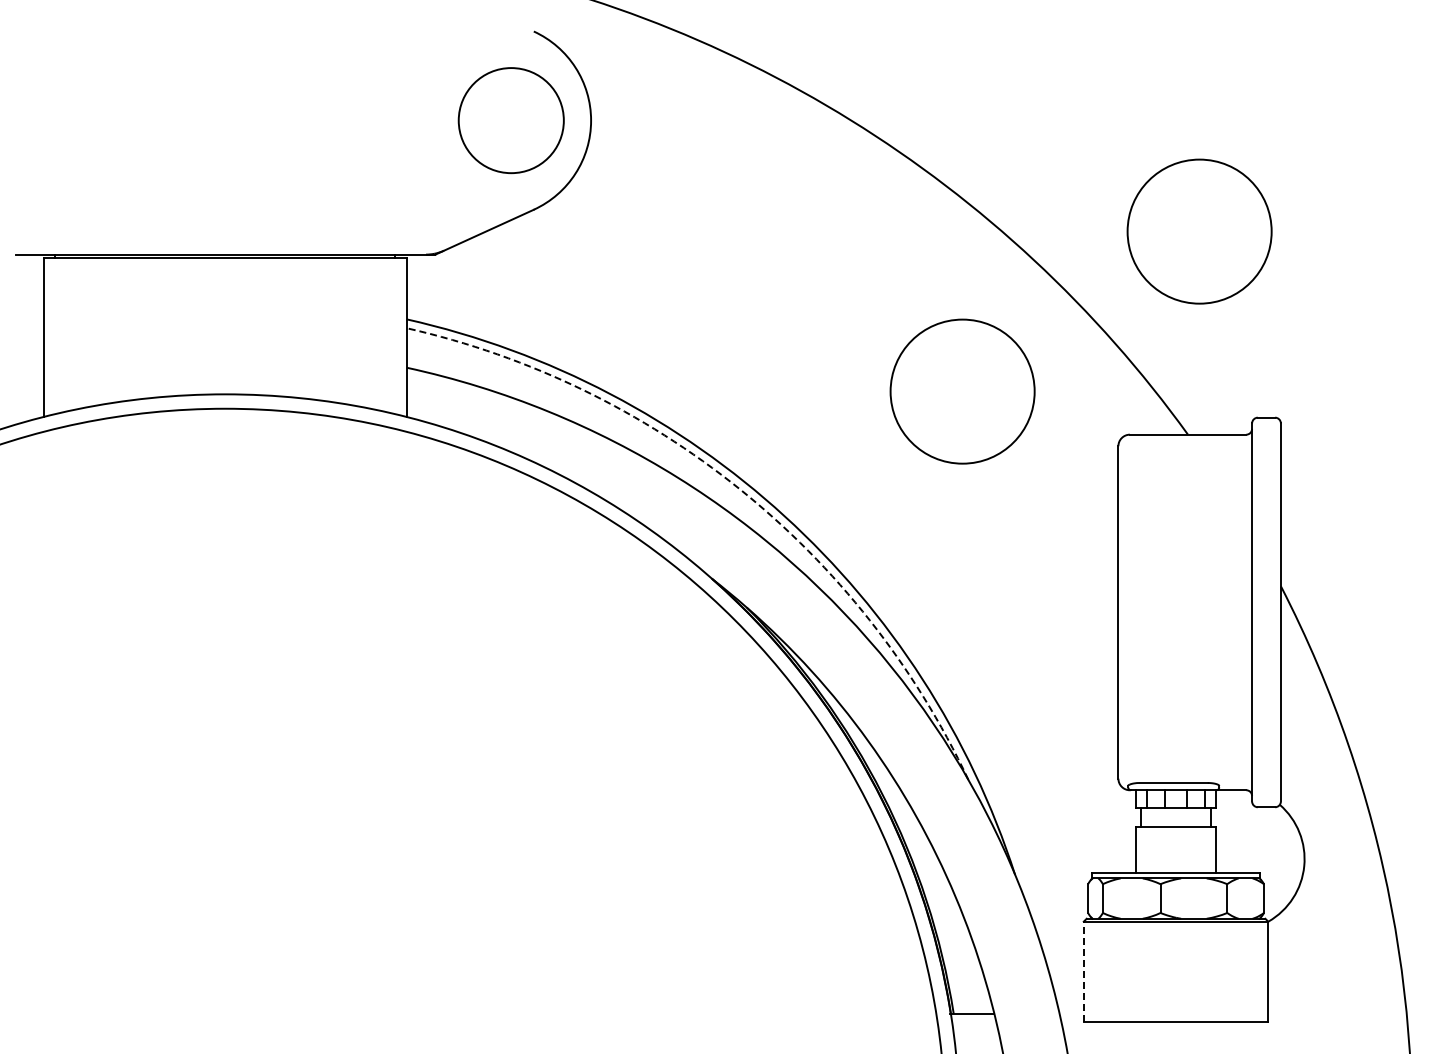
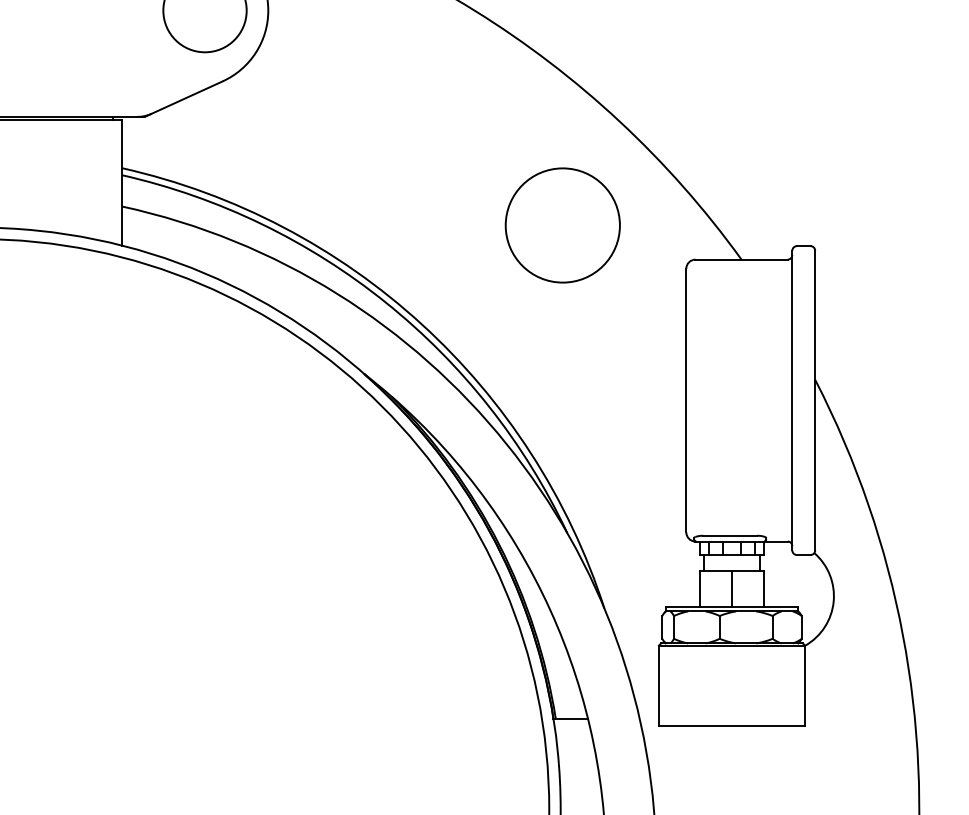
circle: (1199, 231) -> (750, 98), removed
arc: (739, 489) -> (385, 303), dashed -> solid
line: (1176, 849) -> (732, 588), added
line: (1083, 971) -> (658, 685), dashed -> solid

